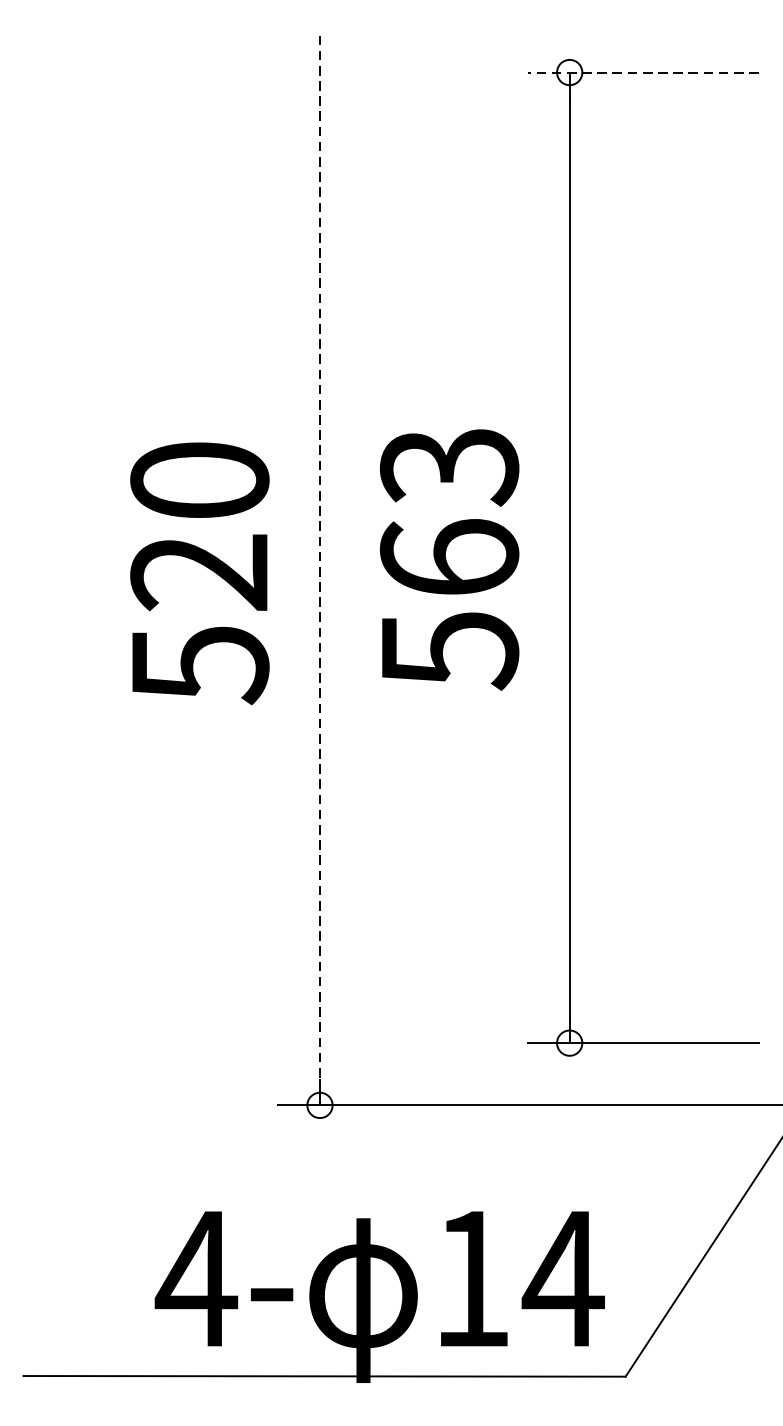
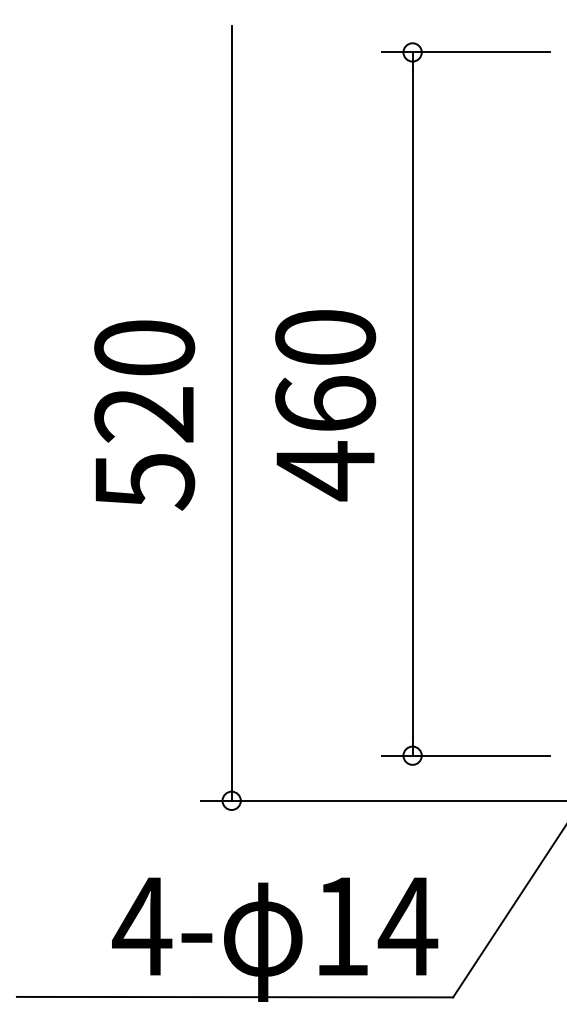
line: (642, 72) -> (465, 52), dashed -> solid
line: (319, 558) -> (231, 404), dashed -> solid
text: (449, 559) -> (325, 405), 563 -> 460

